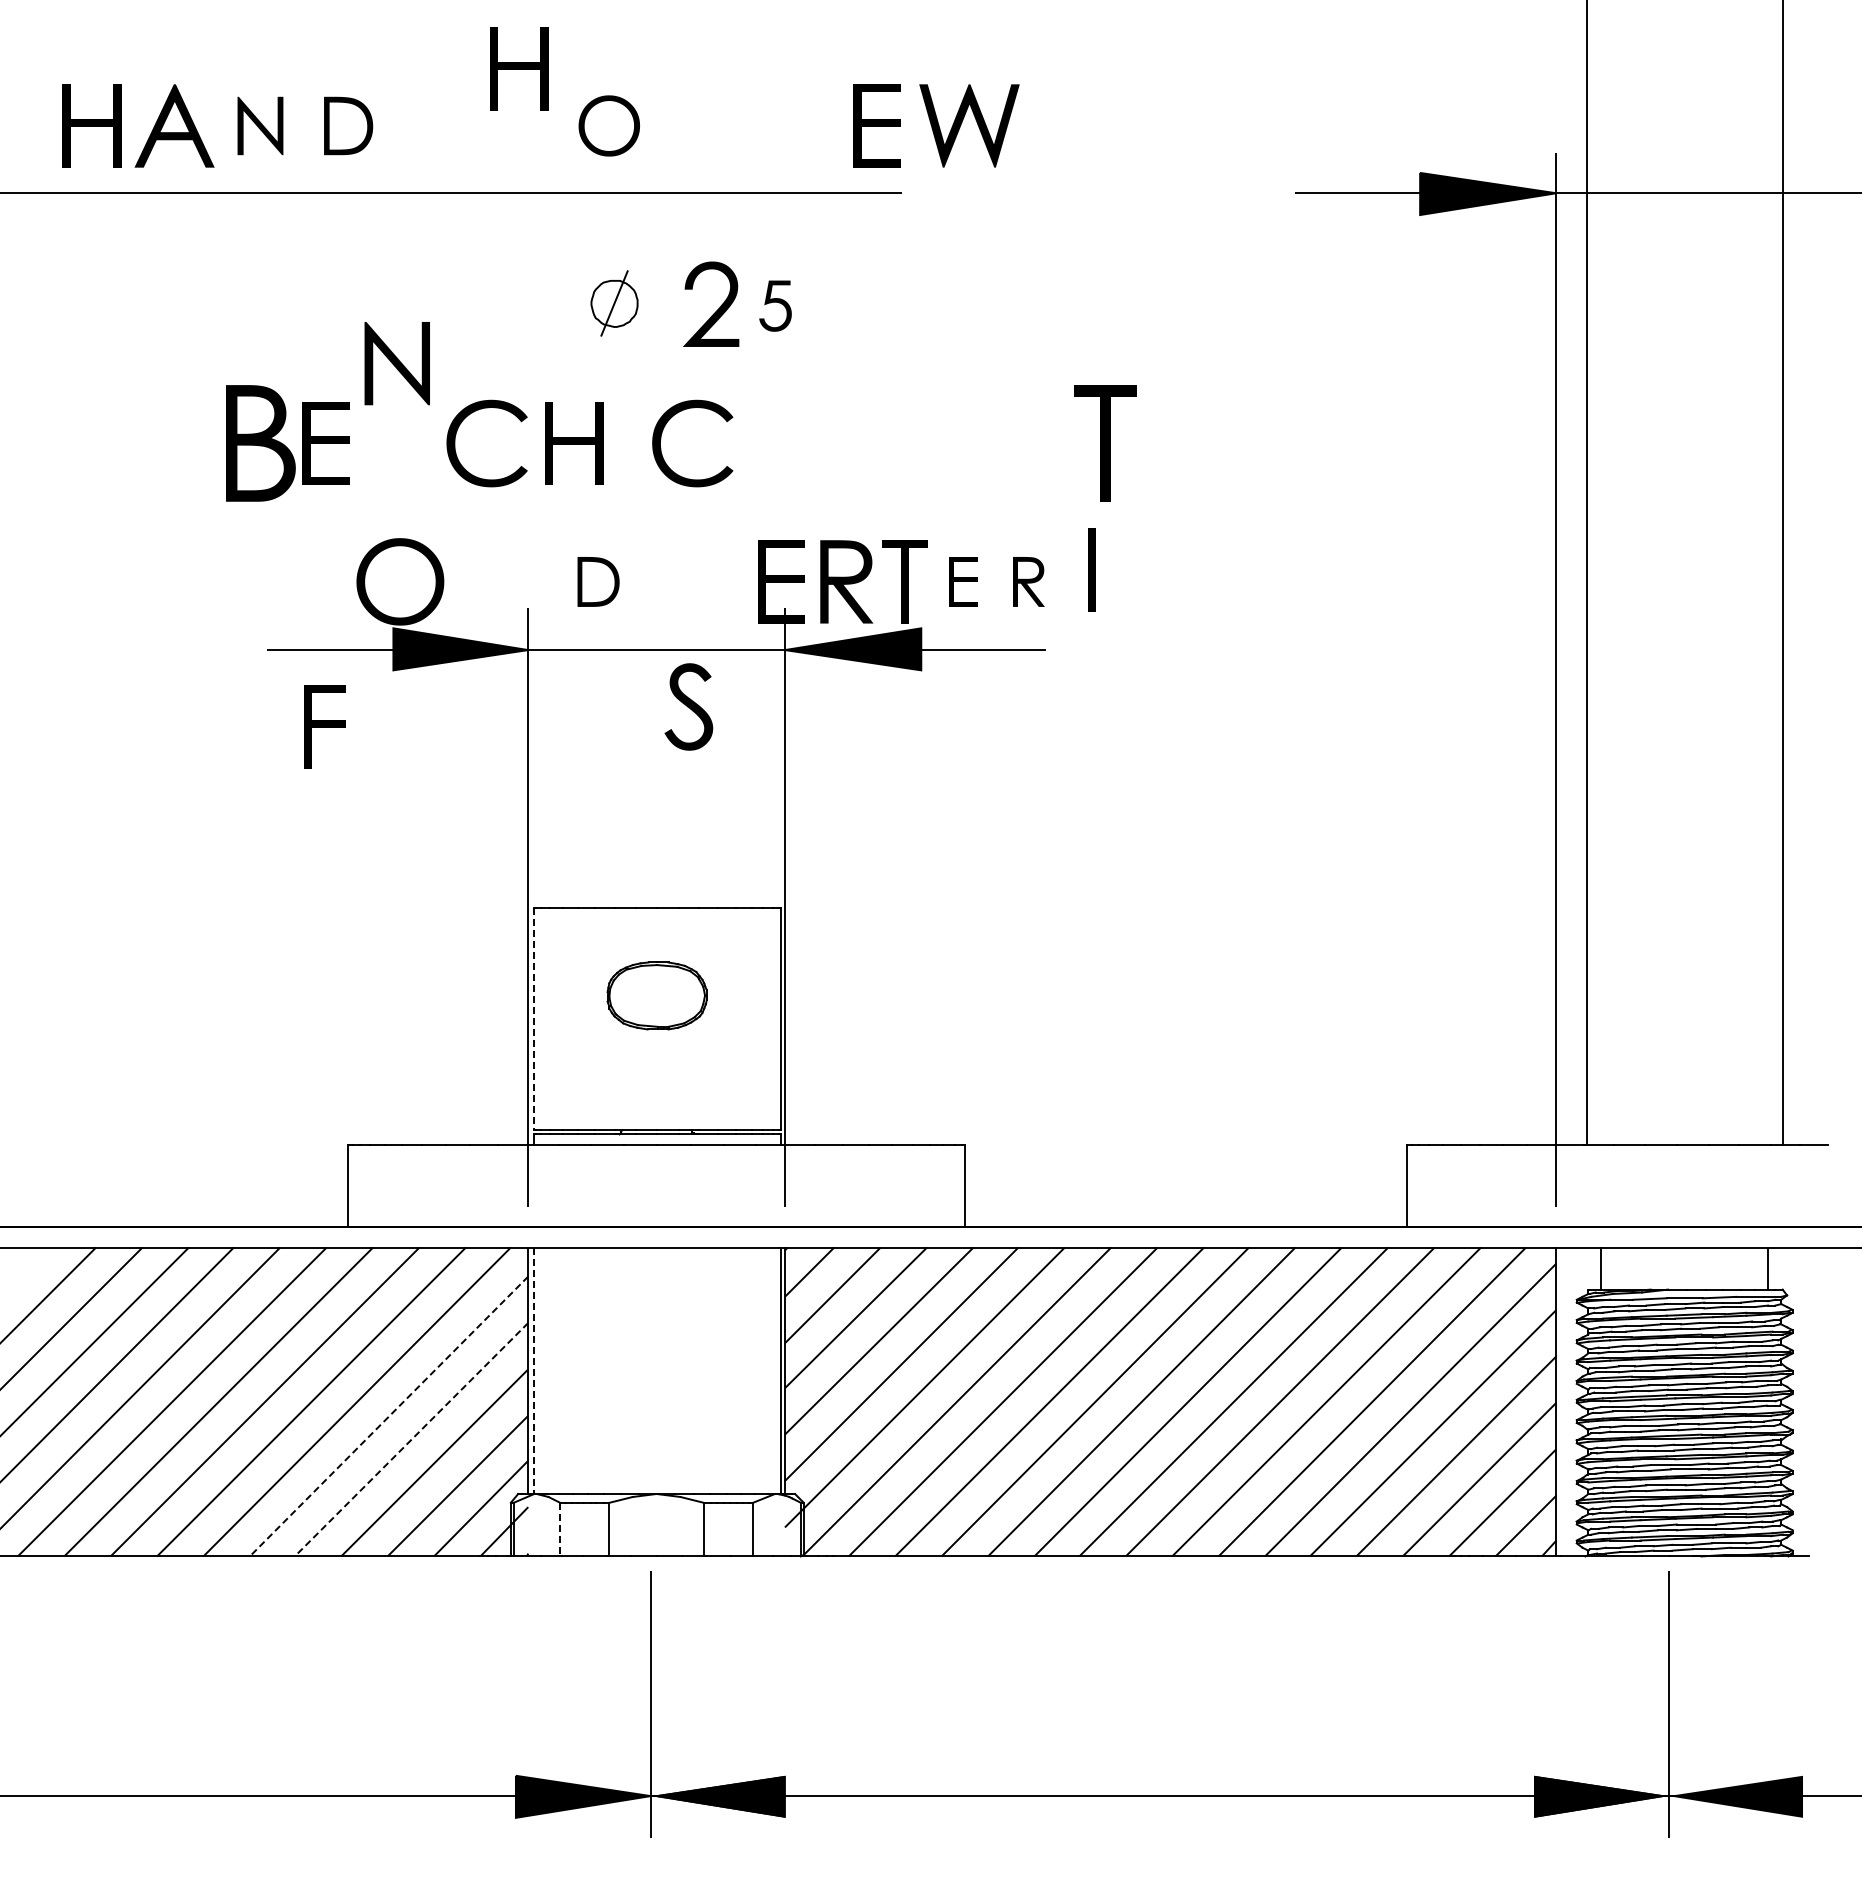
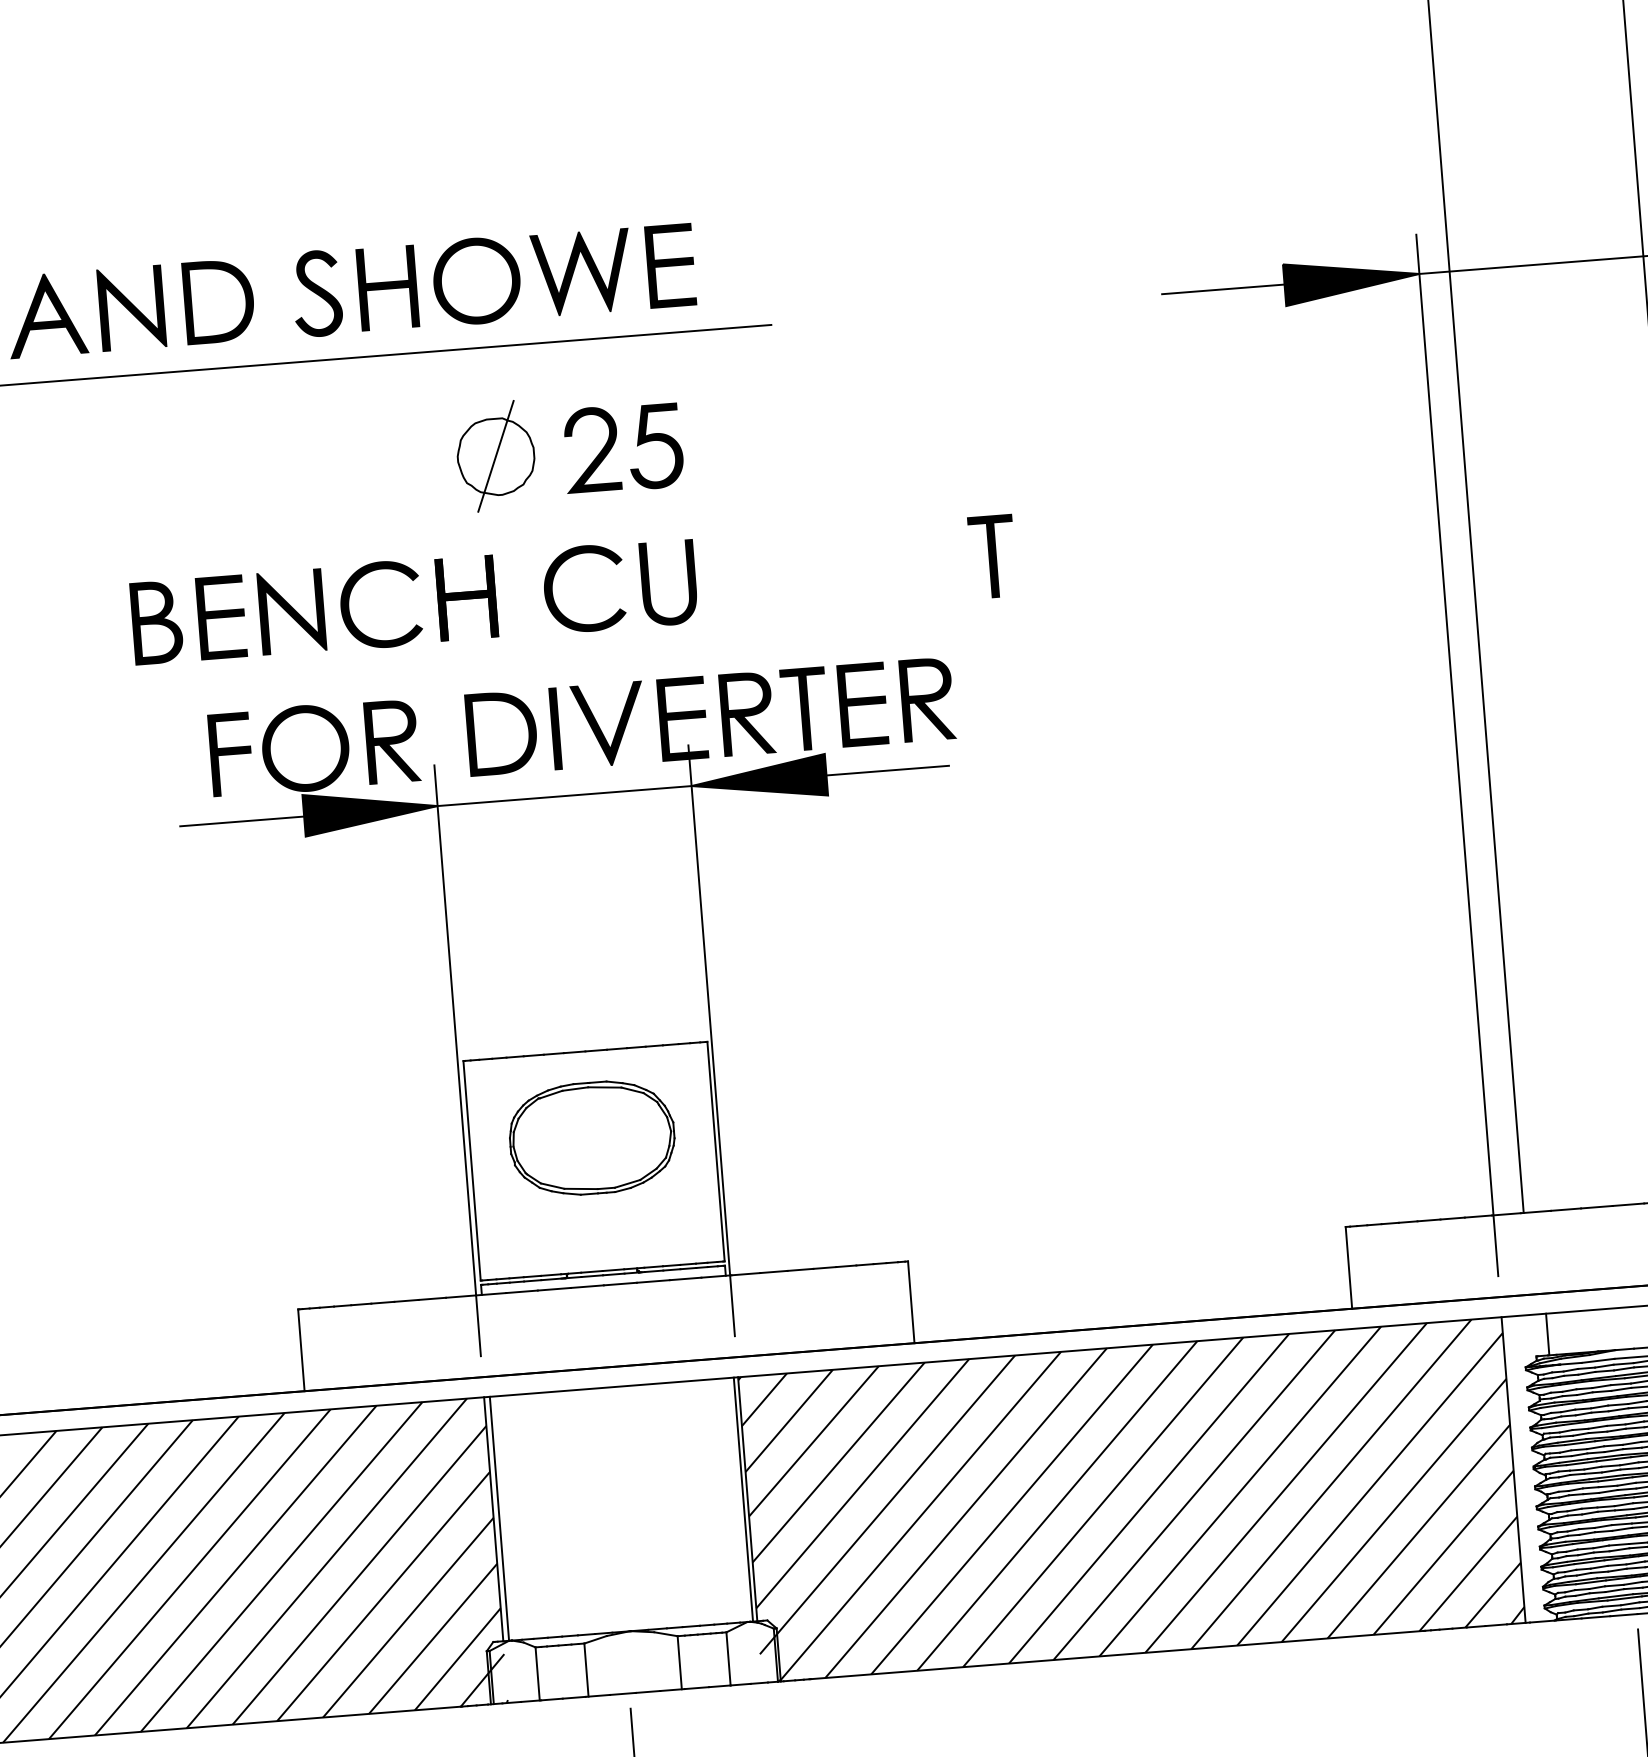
part: (519, 68) -> (388, 287), moved
part: (962, 122) -> (574, 269), moved
part: (260, 125) -> (131, 307), size x1.43
part: (348, 125) -> (218, 300), size x1.43
part: (609, 125) -> (477, 280), size x1.43
part: (876, 125) -> (670, 265), moved
part: (614, 303) -> (495, 456), size x1.67
part: (775, 305) -> (655, 445), size x1.67
part: (396, 363) -> (291, 611), moved
part: (260, 443) -> (156, 622), size x0.71
part: (1105, 443) -> (992, 556), size x0.71
part: (758, 444) -> (649, 584), added
part: (1091, 569) -> (555, 728), moved
part: (487, 581) -> (391, 741), added
part: (598, 581) -> (501, 732), size x1.67
part: (963, 581) -> (862, 704), size x1.67
part: (1028, 581) -> (927, 699), size x1.67
part: (698, 585) -> (601, 728), added
part: (688, 706) -> (316, 293), moved
part: (324, 726) -> (230, 754), moved
part: (656, 995) -> (591, 1137), size x1.67
line: (534, 1019) -> (472, 1171), dashed -> solid
line: (534, 1371) -> (499, 1519), dashed -> solid
line: (388, 1416) -> (358, 1575), dashed -> solid
line: (411, 1440) -> (383, 1597), dashed -> solid
line: (560, 1529) -> (537, 1673), dashed -> solid

